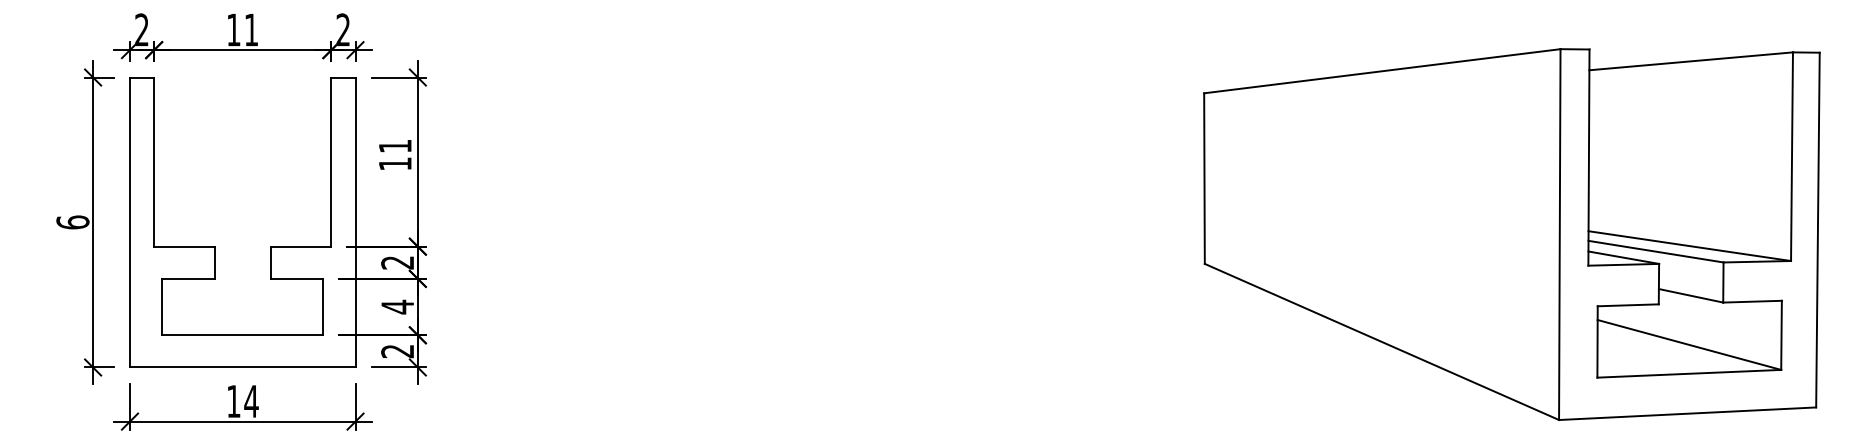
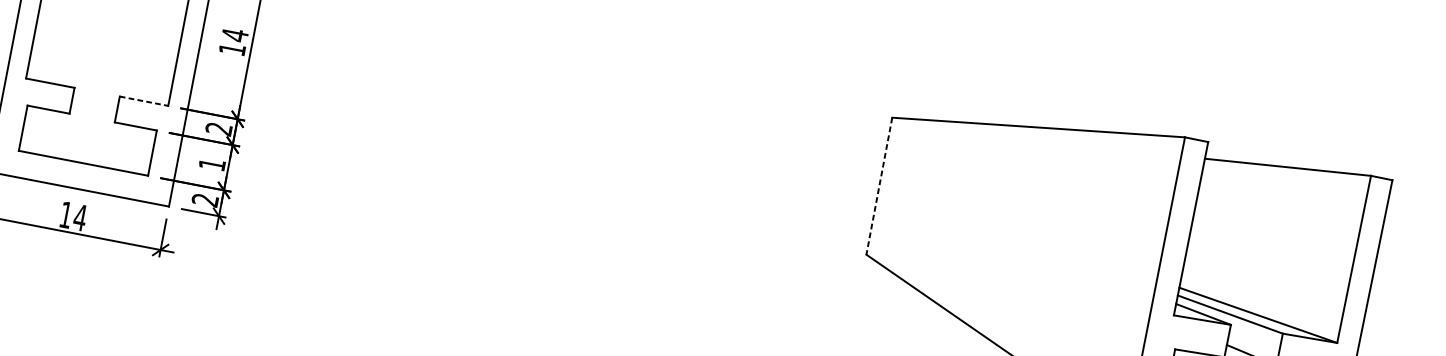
text: (395, 146) -> (235, 35), 11 -> 14
line: (1204, 179) -> (879, 186), solid -> dashed
line: (301, 246) -> (144, 101), solid -> dashed
text: (397, 306) -> (212, 164), 4 -> 1

